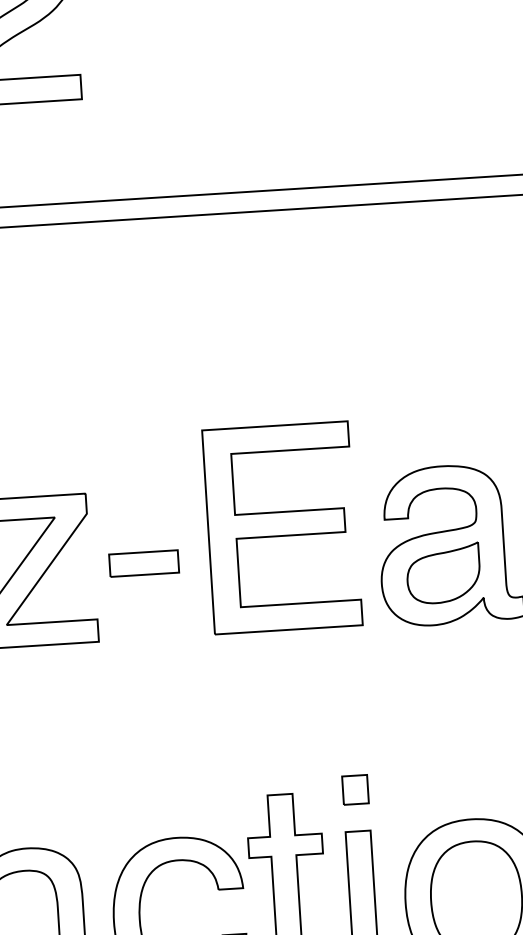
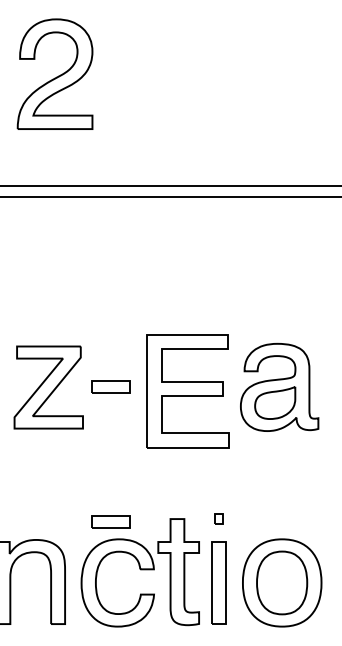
part: (281, 528) -> (187, 391), moved
part: (354, 788) -> (218, 518), size x0.6
part: (159, 806) -> (110, 521), added

